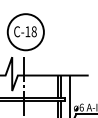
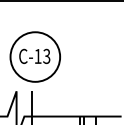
text: (33, 31) -> (45, 56), -18 -> -13

